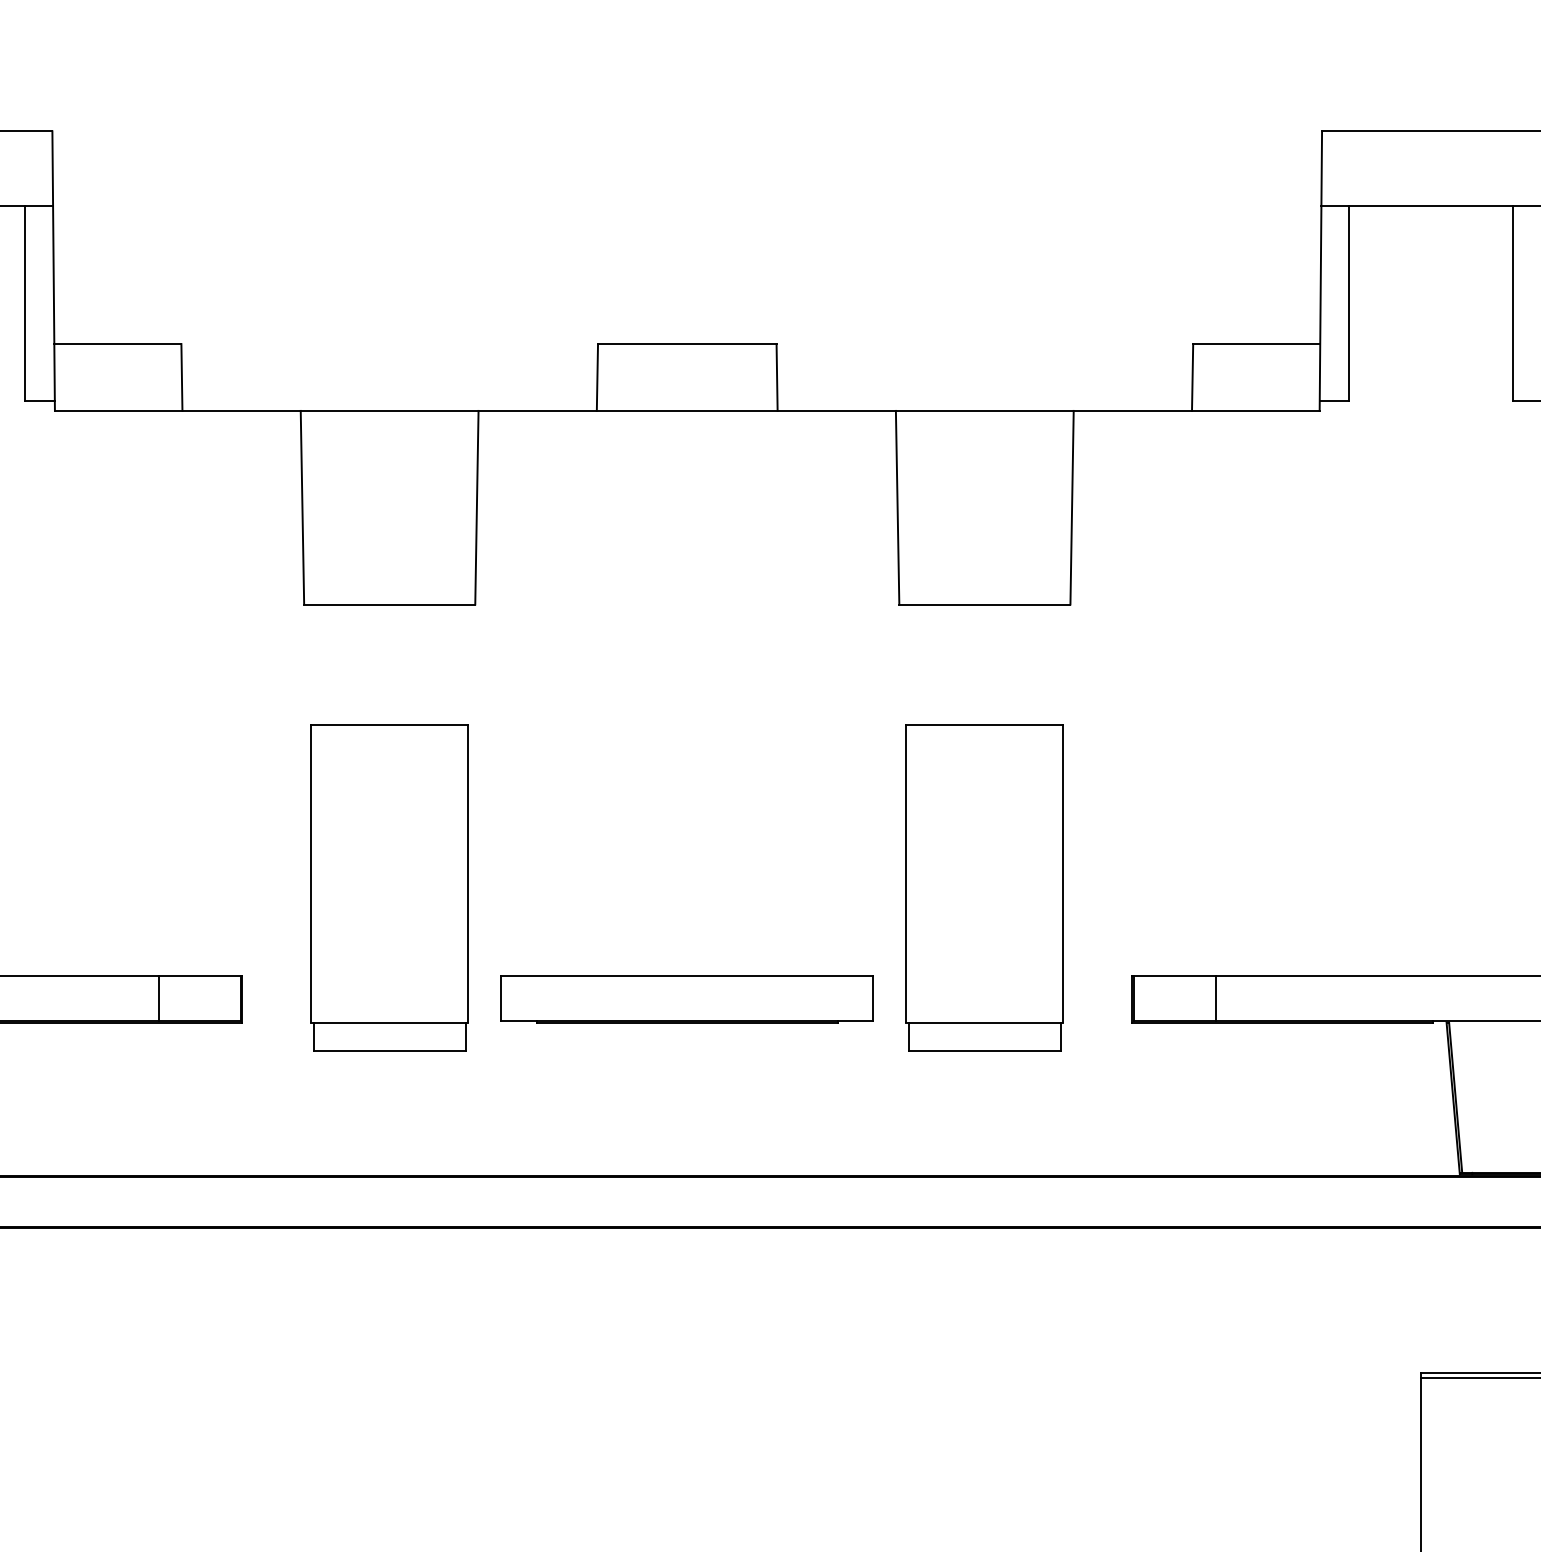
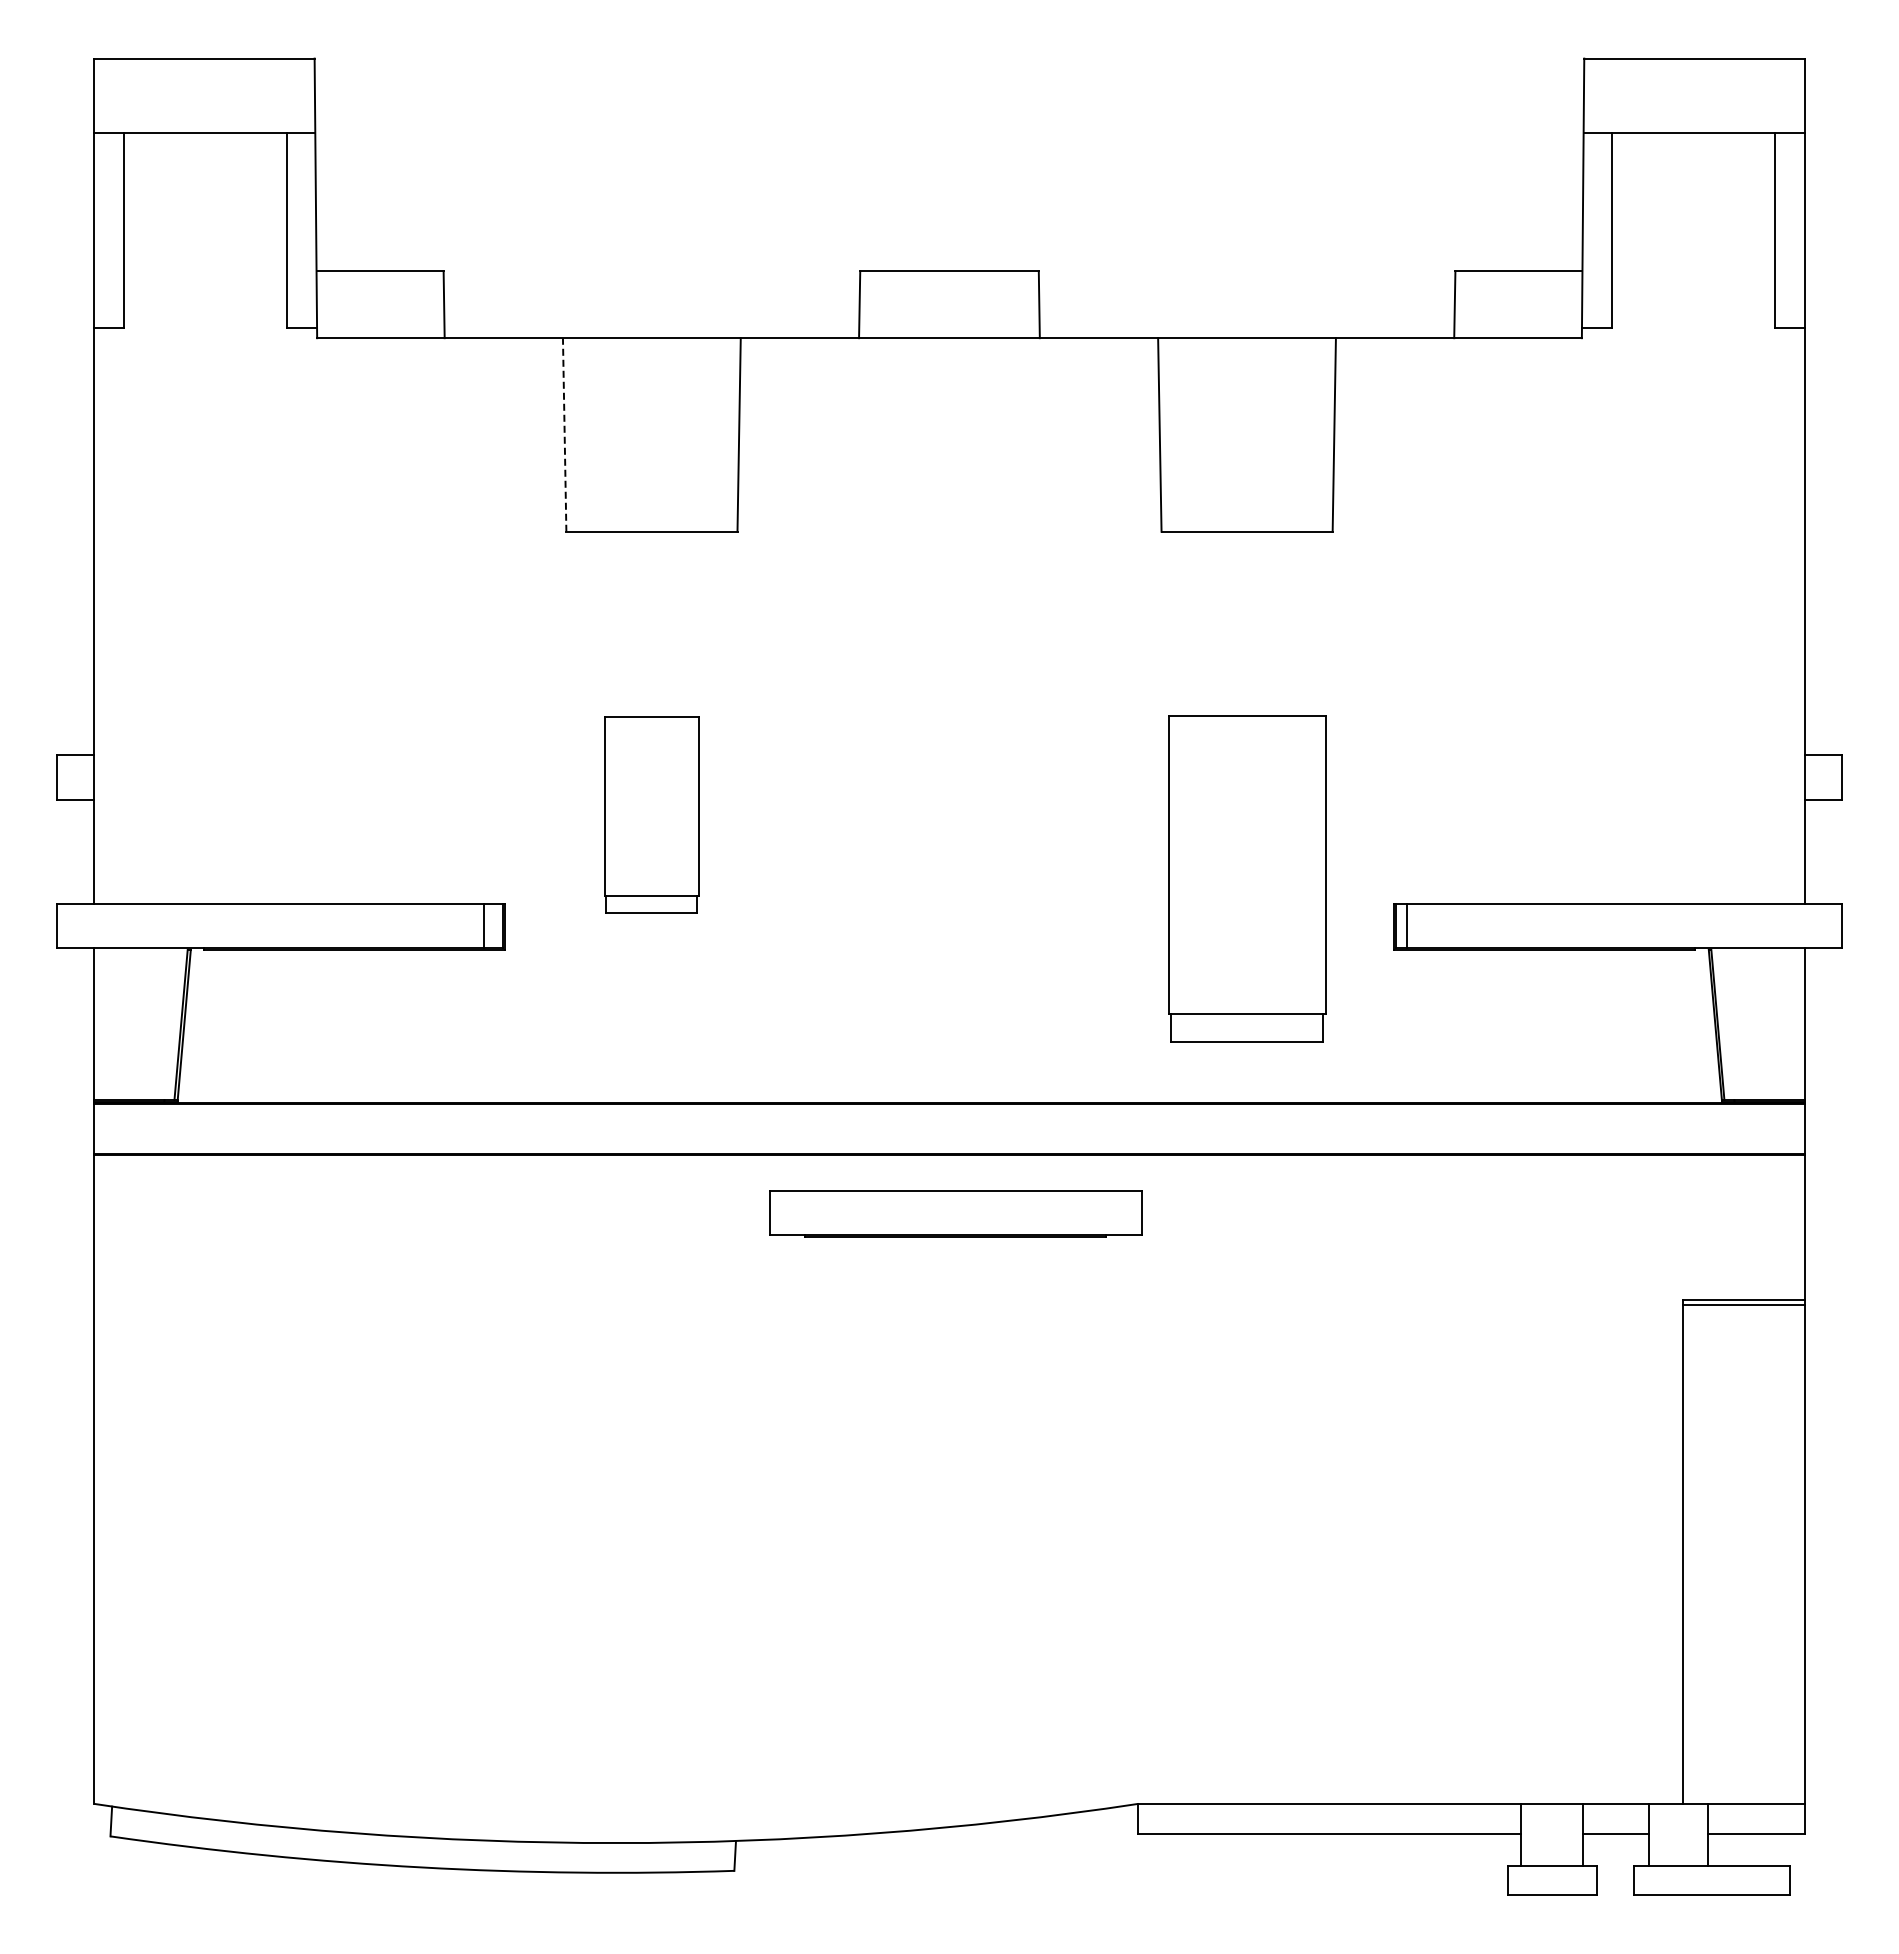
line: (302, 507) -> (564, 434), solid -> dashed
part: (389, 887) -> (651, 814), size x0.6
part: (985, 887) -> (1247, 878), moved
line: (159, 998) -> (484, 925), moved
line: (1215, 998) -> (1406, 925), moved
part: (687, 999) -> (955, 1213), moved

